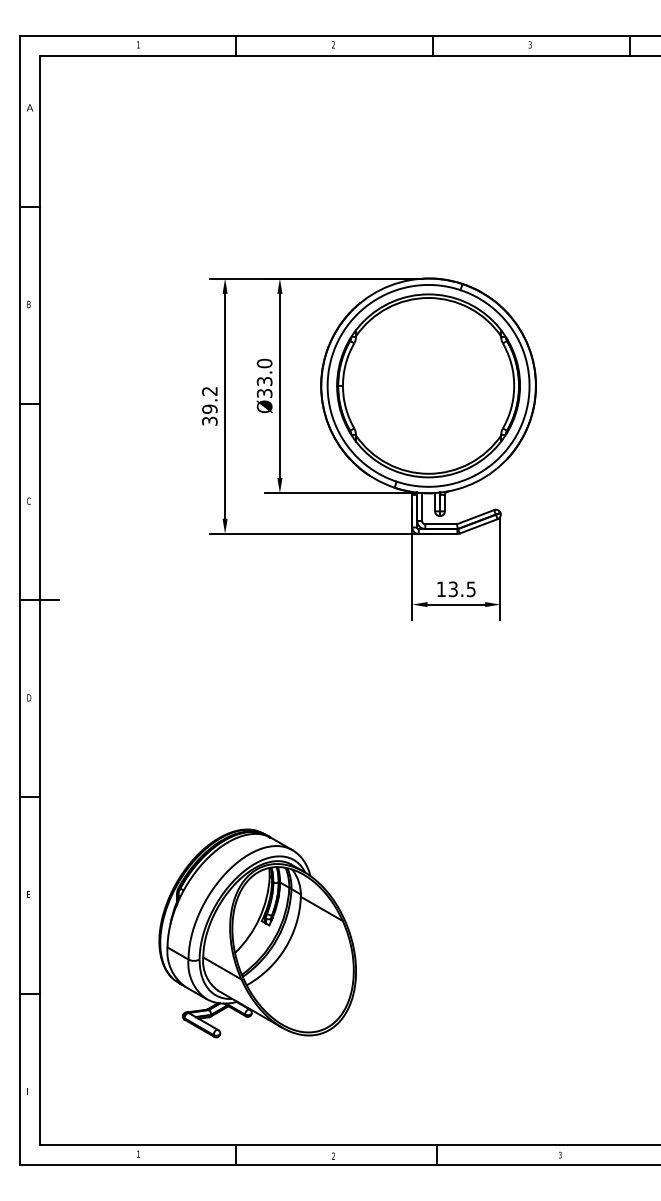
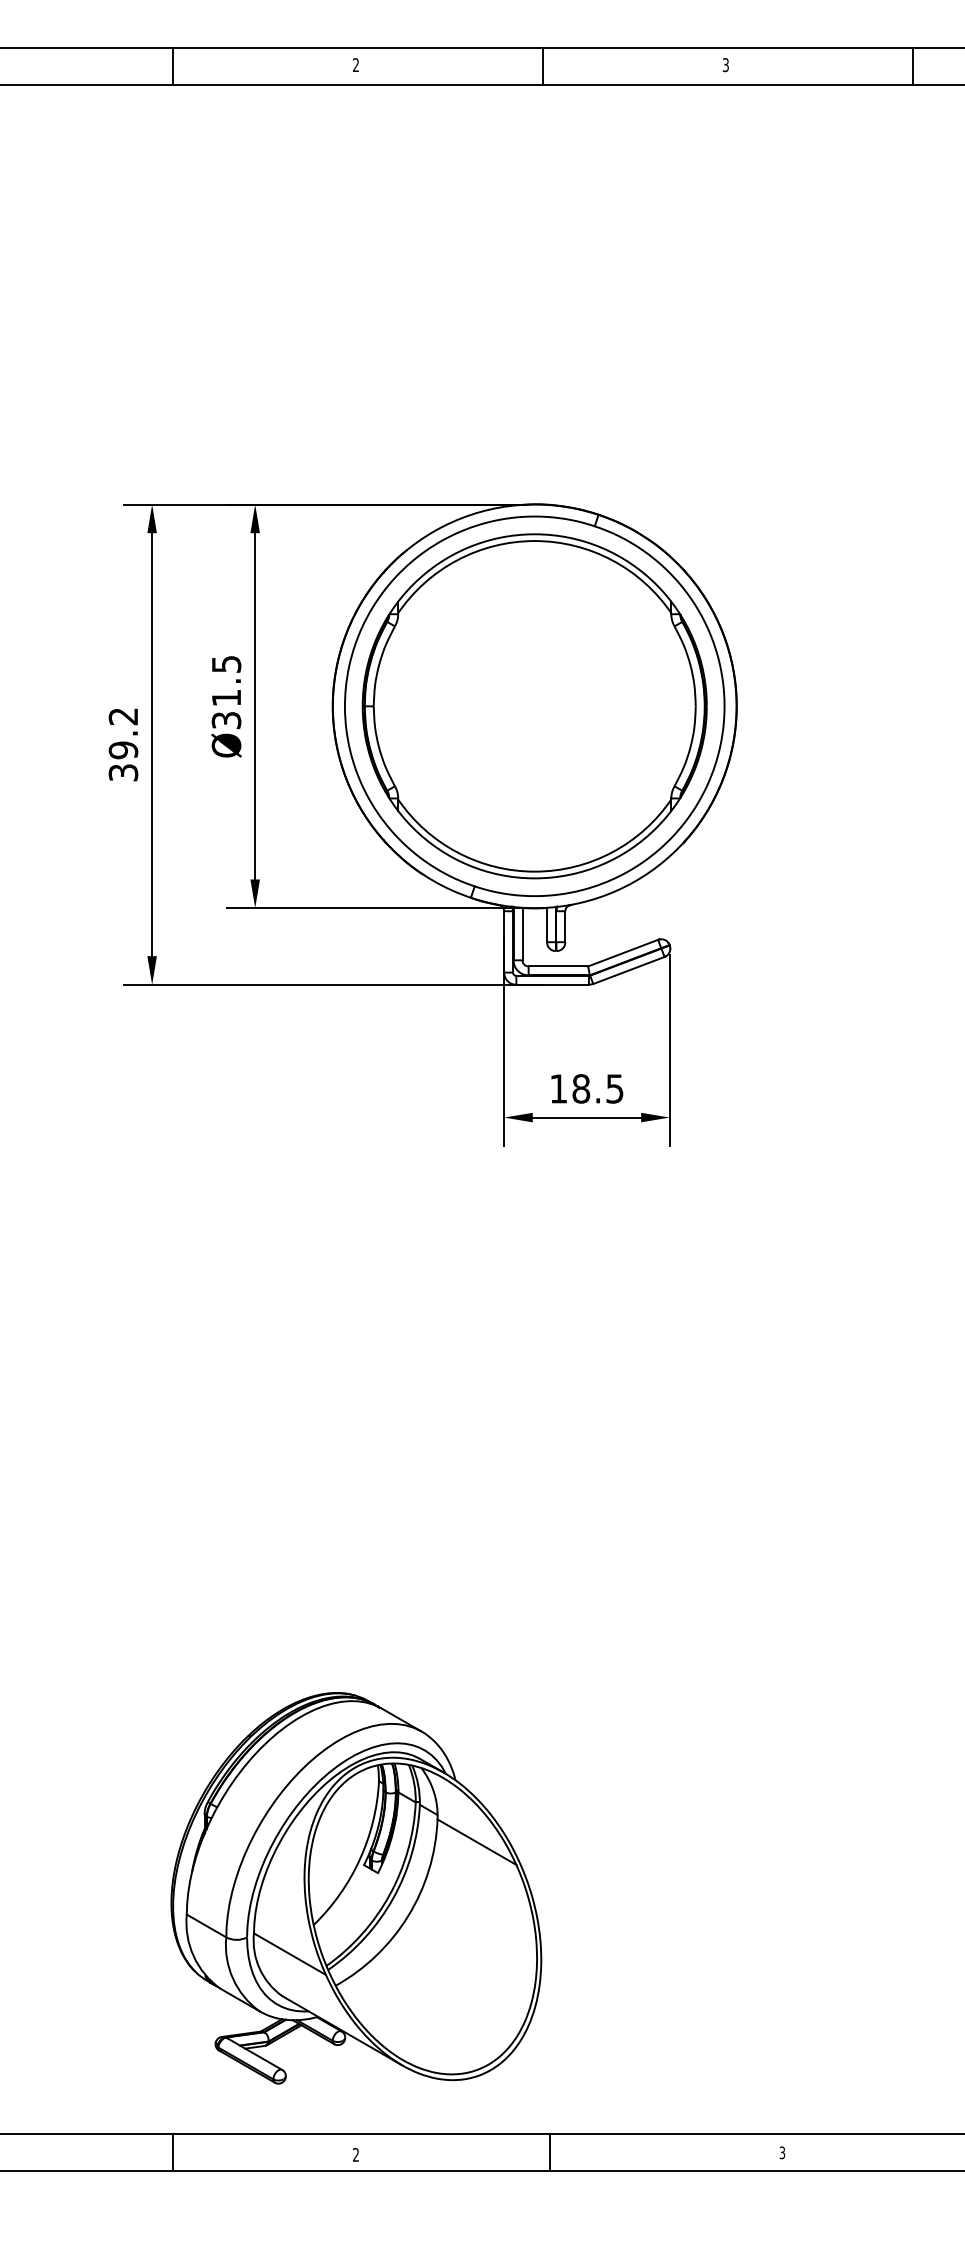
text: (264, 371) -> (226, 679), Ø33.0 -> Ø31.5
text: (452, 589) -> (579, 1089), 13.5 -> 18.5
part: (257, 933) -> (355, 1888), moved

